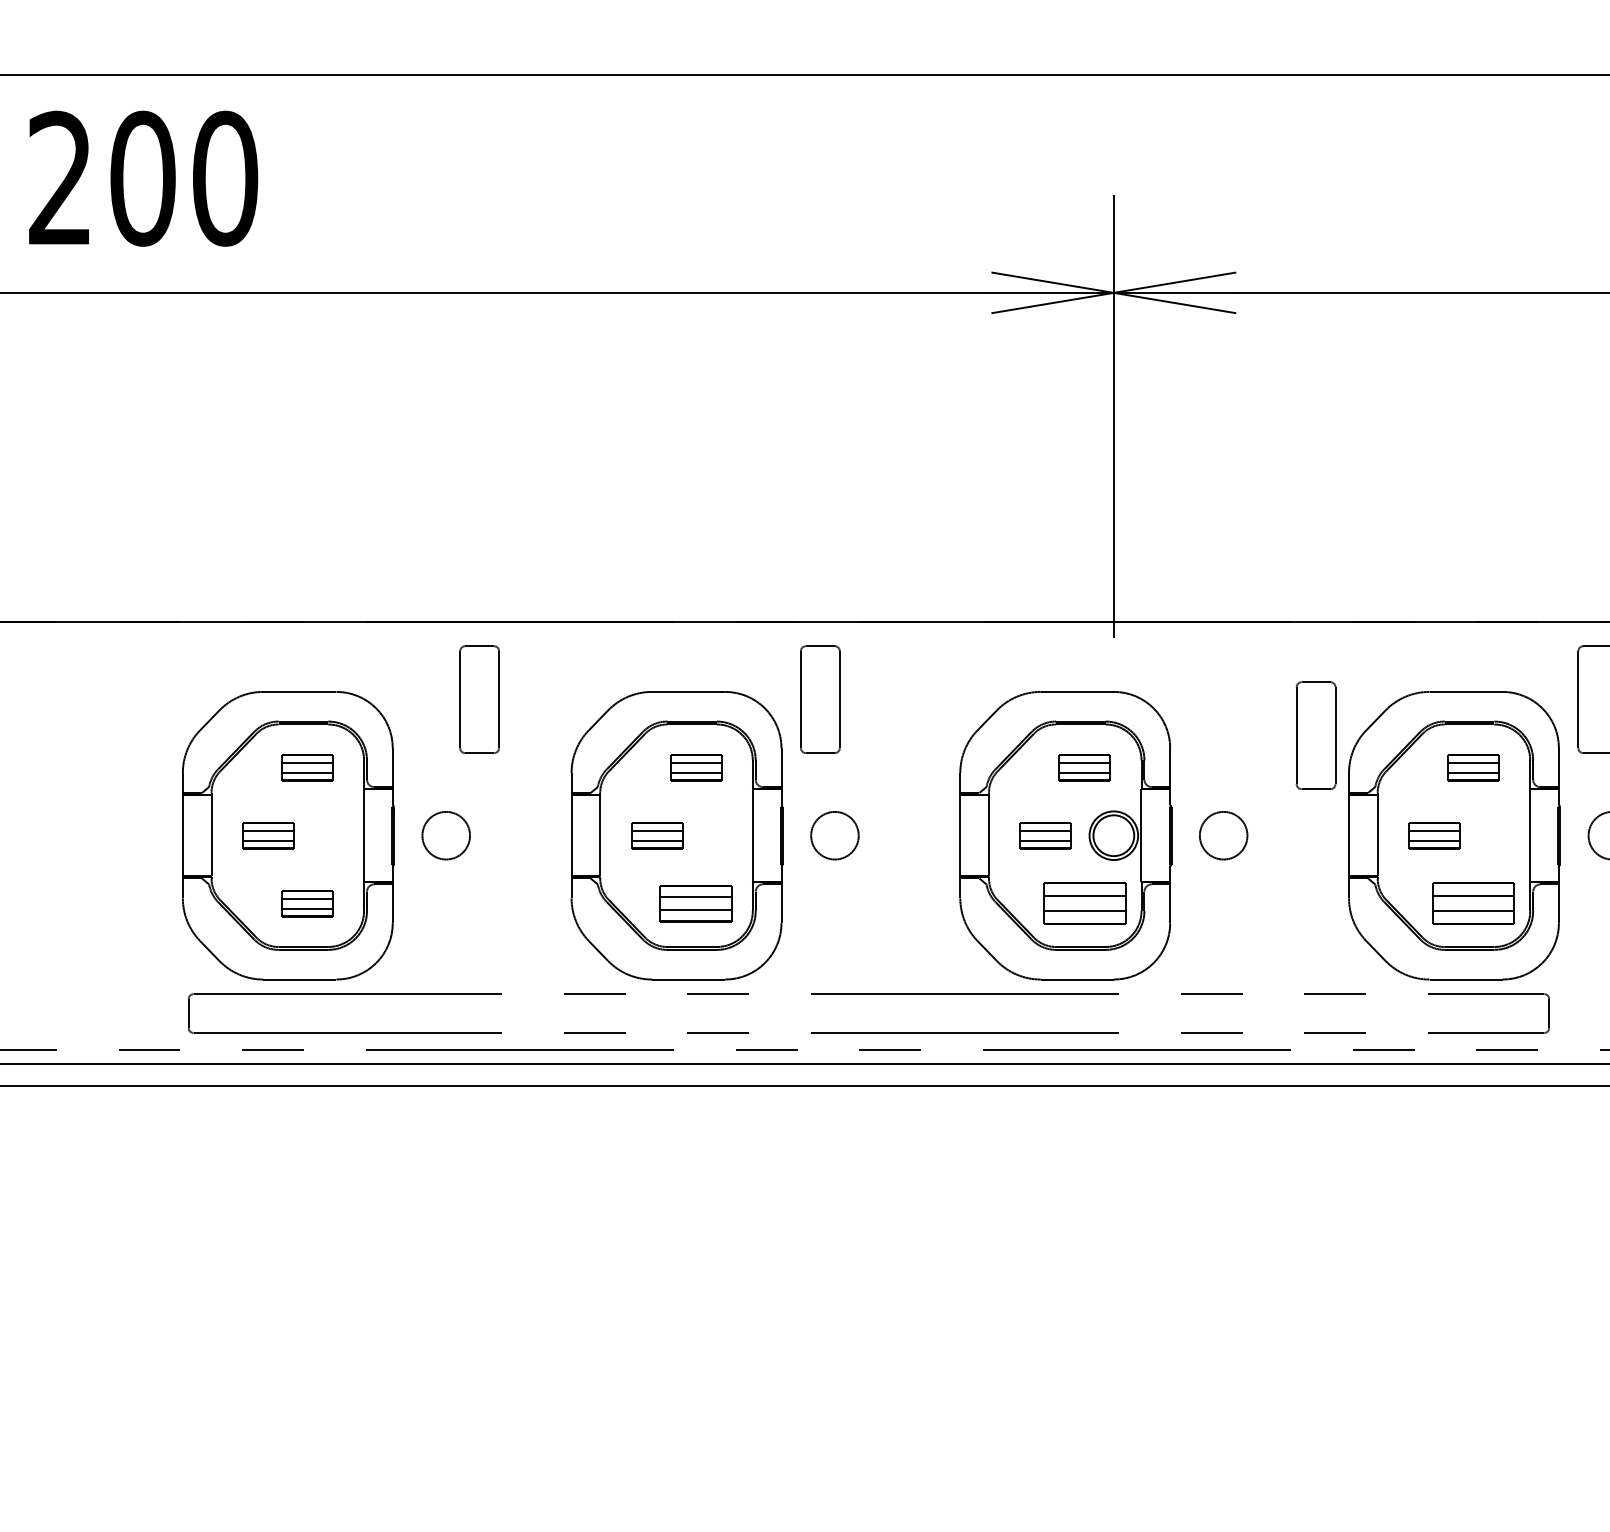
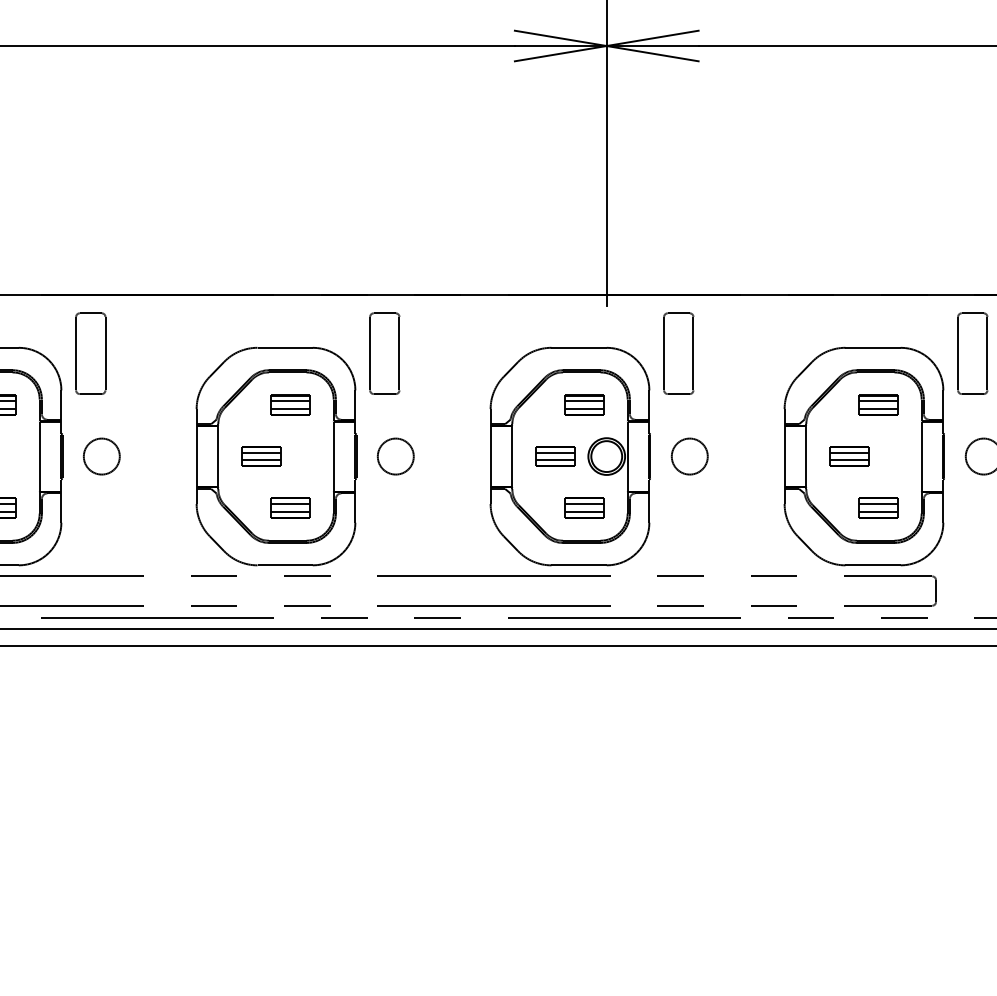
part: (479, 699) -> (90, 353), moved
part: (1315, 735) -> (678, 353), moved
part: (696, 903) -> (291, 507), size x0.71
part: (1084, 903) -> (584, 507), size x0.62
part: (1473, 903) -> (878, 507), size x0.62

